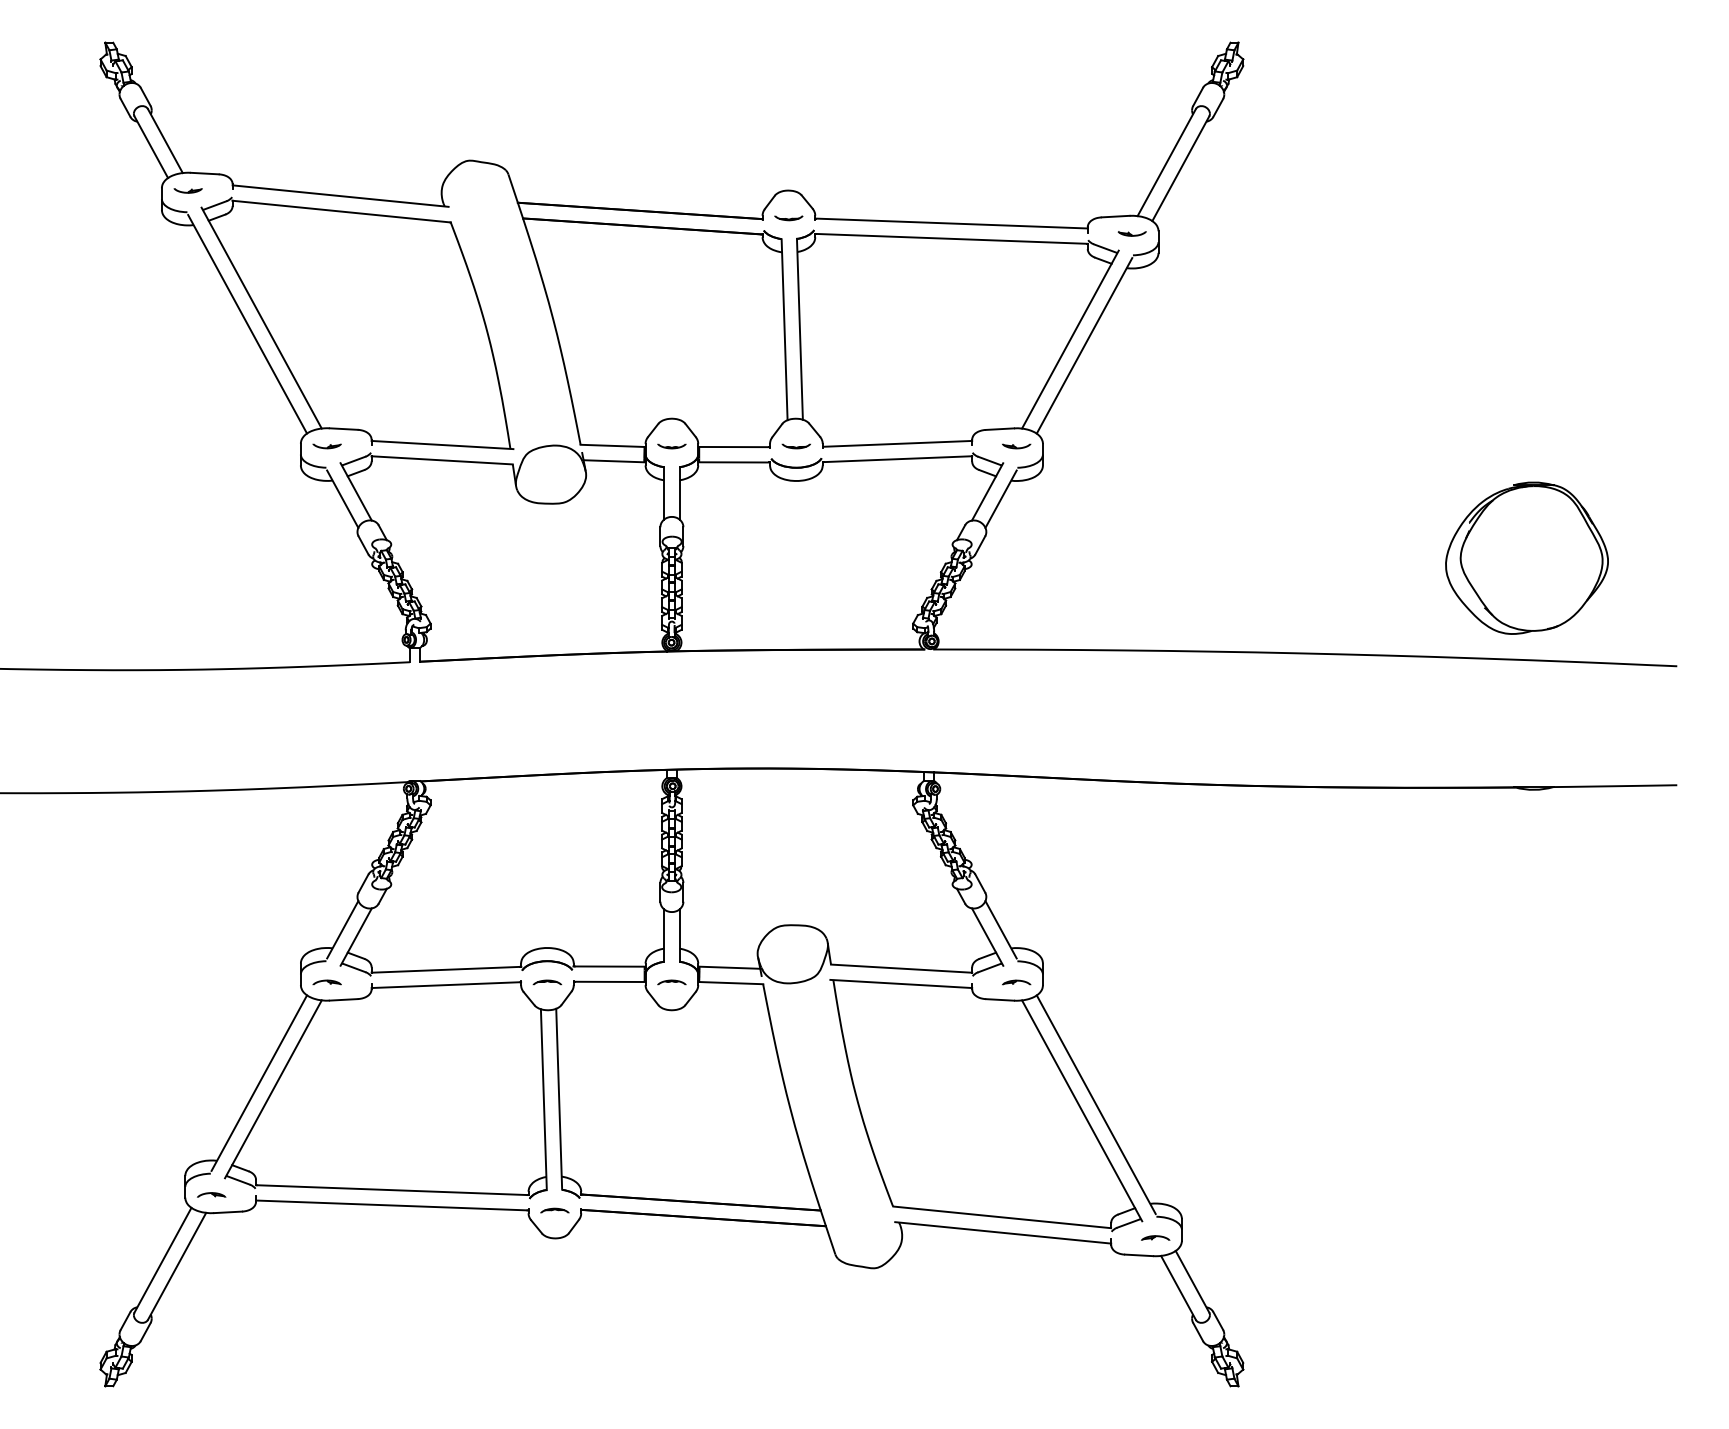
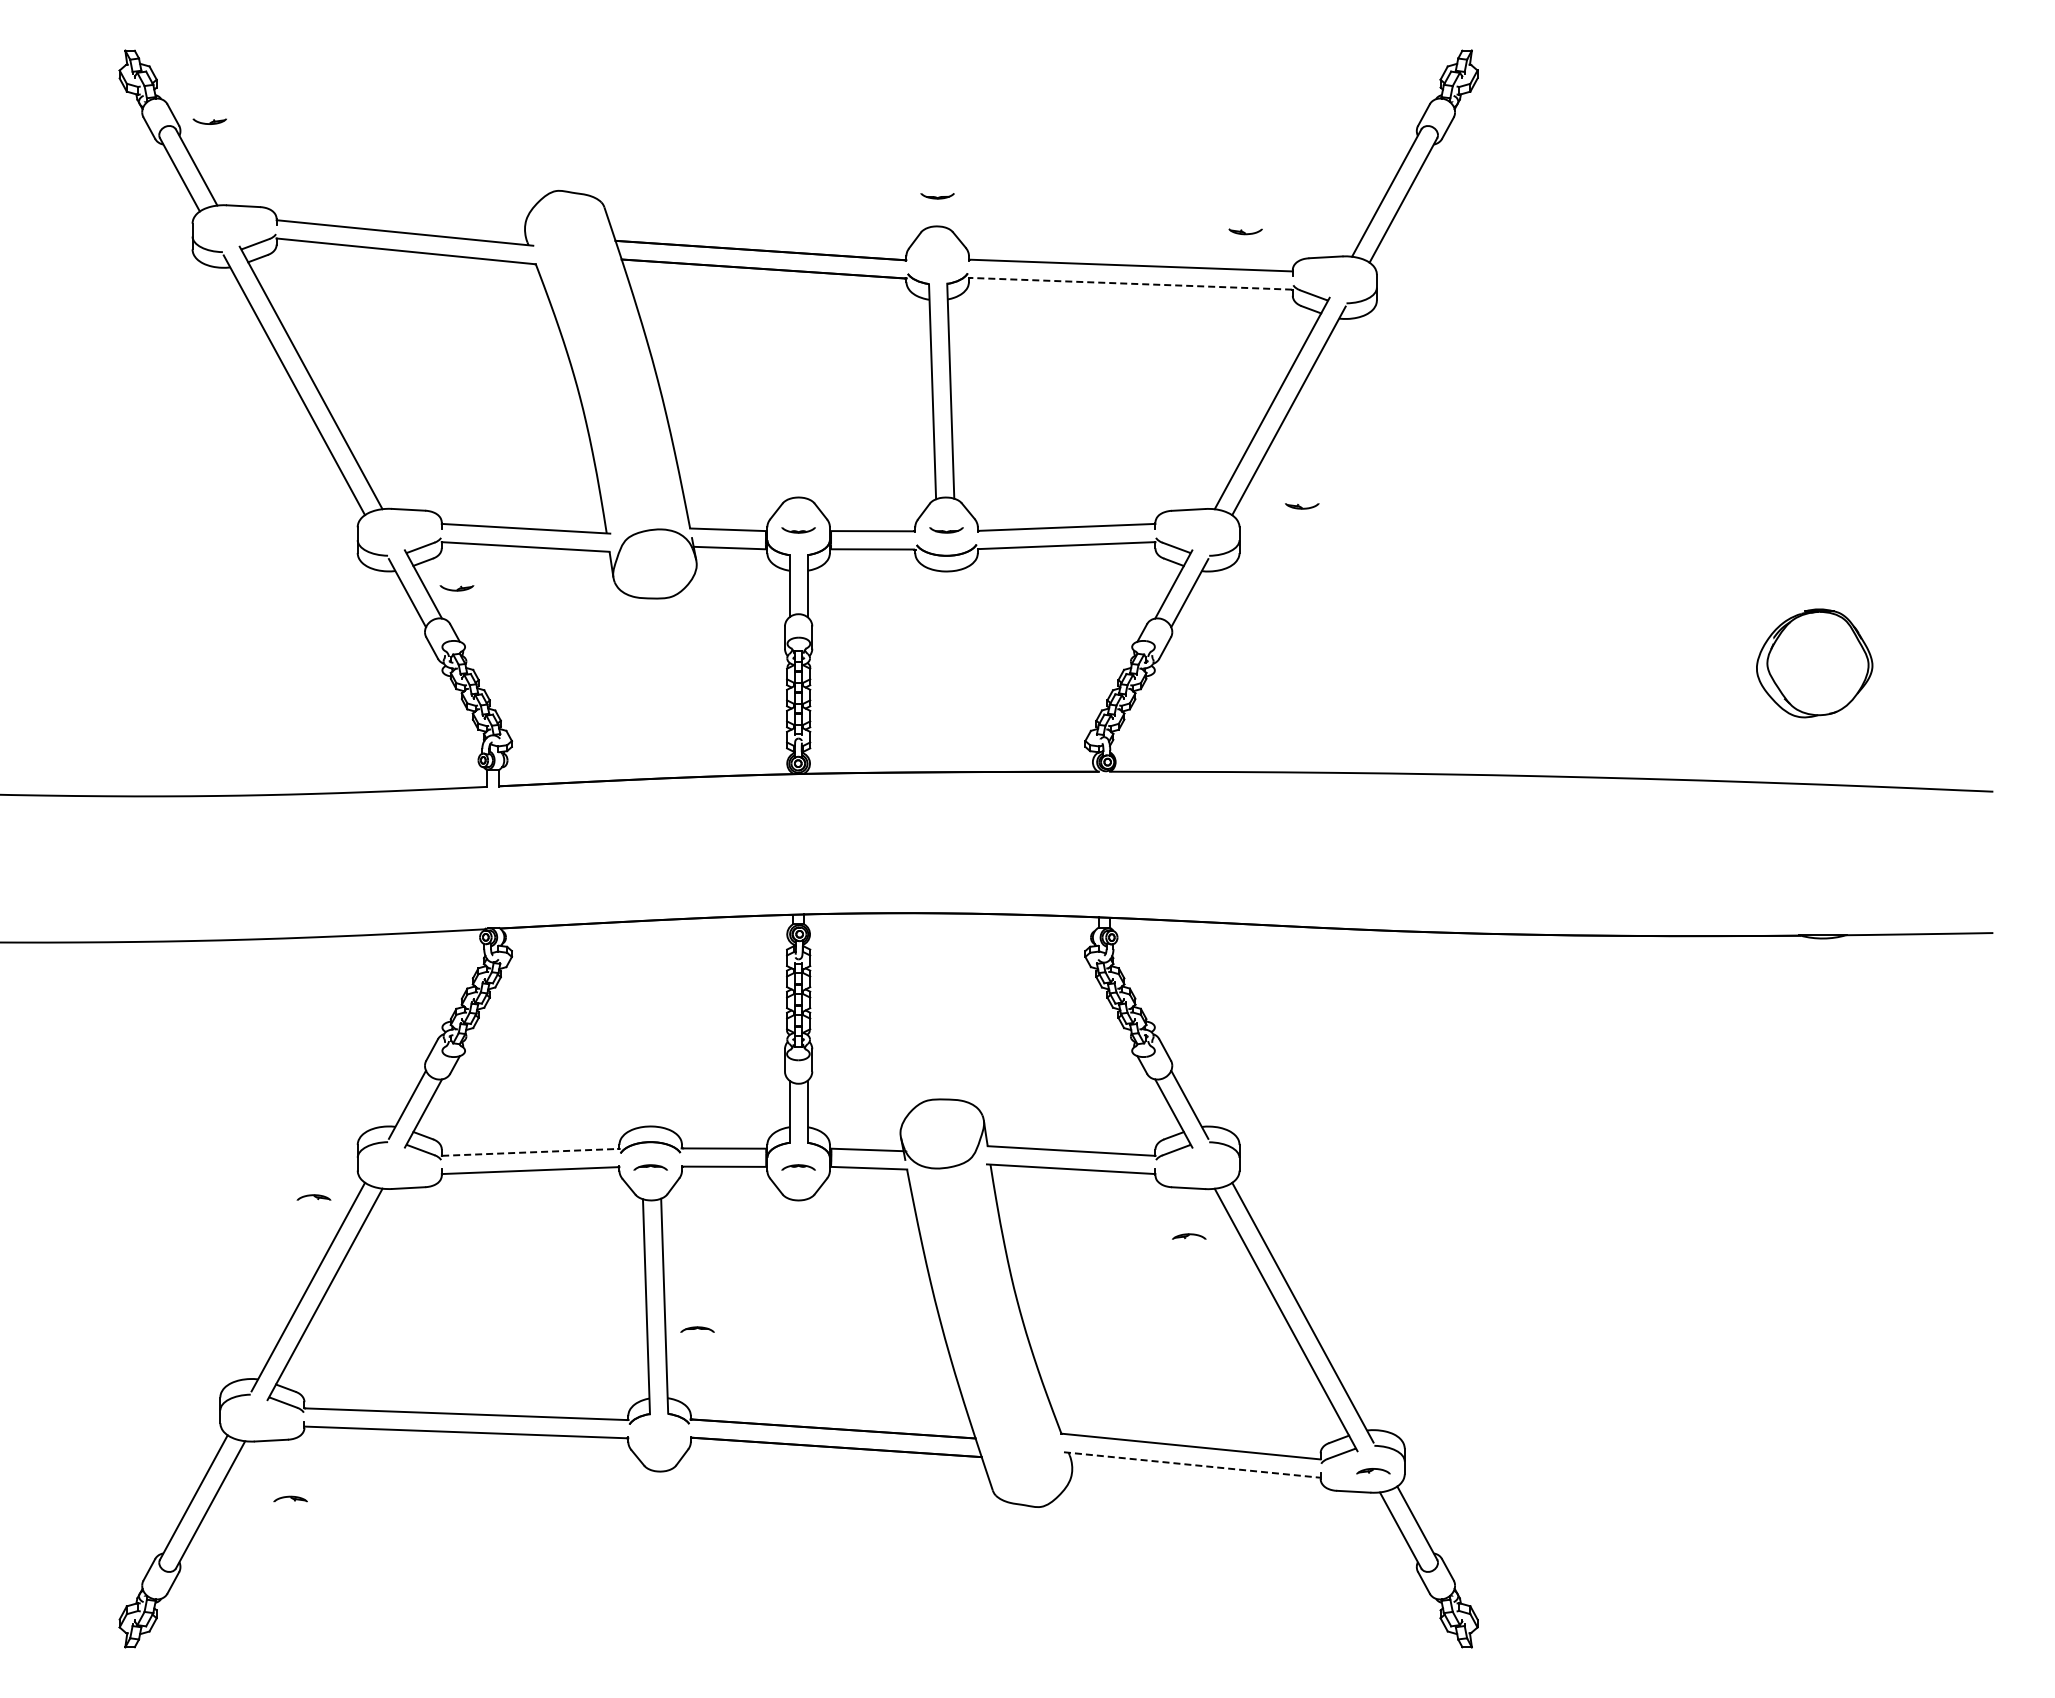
part: (187, 190) -> (209, 121), moved
part: (788, 218) -> (937, 196), moved
part: (1132, 233) -> (1245, 231), moved
line: (951, 238) -> (1130, 283), solid -> dashed
part: (326, 446) -> (456, 588), moved
part: (1016, 446) -> (1302, 506), moved
part: (1526, 558) -> (1814, 663), size x0.6
line: (446, 969) -> (530, 1152), solid -> dashed
part: (326, 982) -> (313, 1197), moved
part: (1016, 982) -> (1189, 1236), moved
part: (211, 1194) -> (290, 1498), moved
part: (554, 1210) -> (697, 1329), moved
line: (1003, 1233) -> (1192, 1465), solid -> dashed

